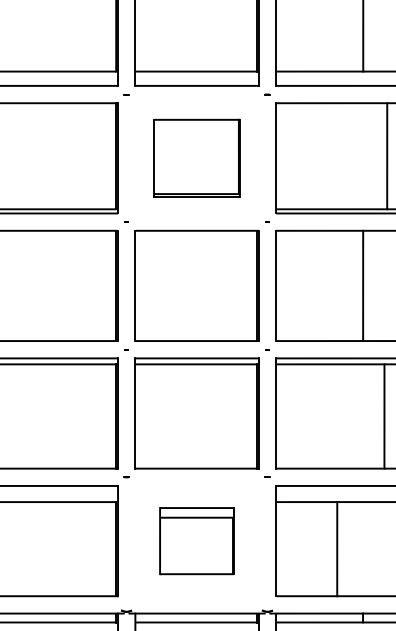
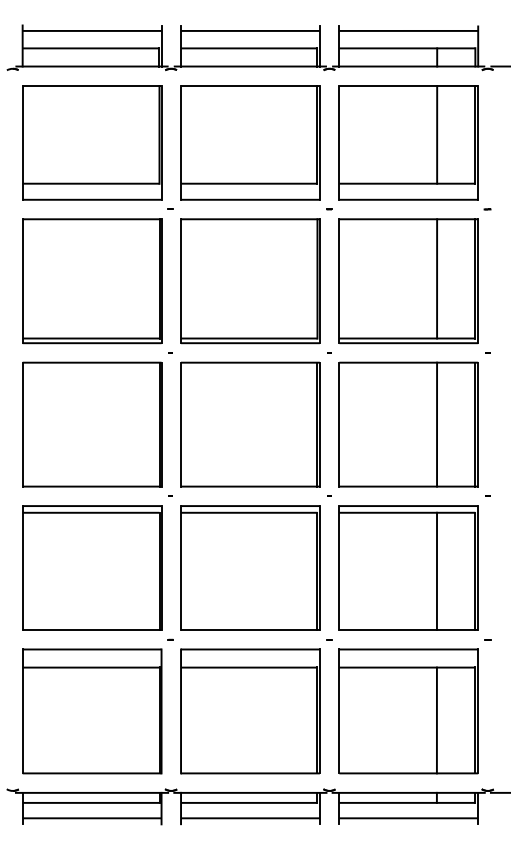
line: (387, 155) -> (437, 278), moved
part: (197, 158) -> (250, 281), size x1.43
line: (384, 416) -> (436, 571), moved
part: (197, 541) -> (250, 711), size x1.67
line: (336, 549) -> (436, 720), moved

